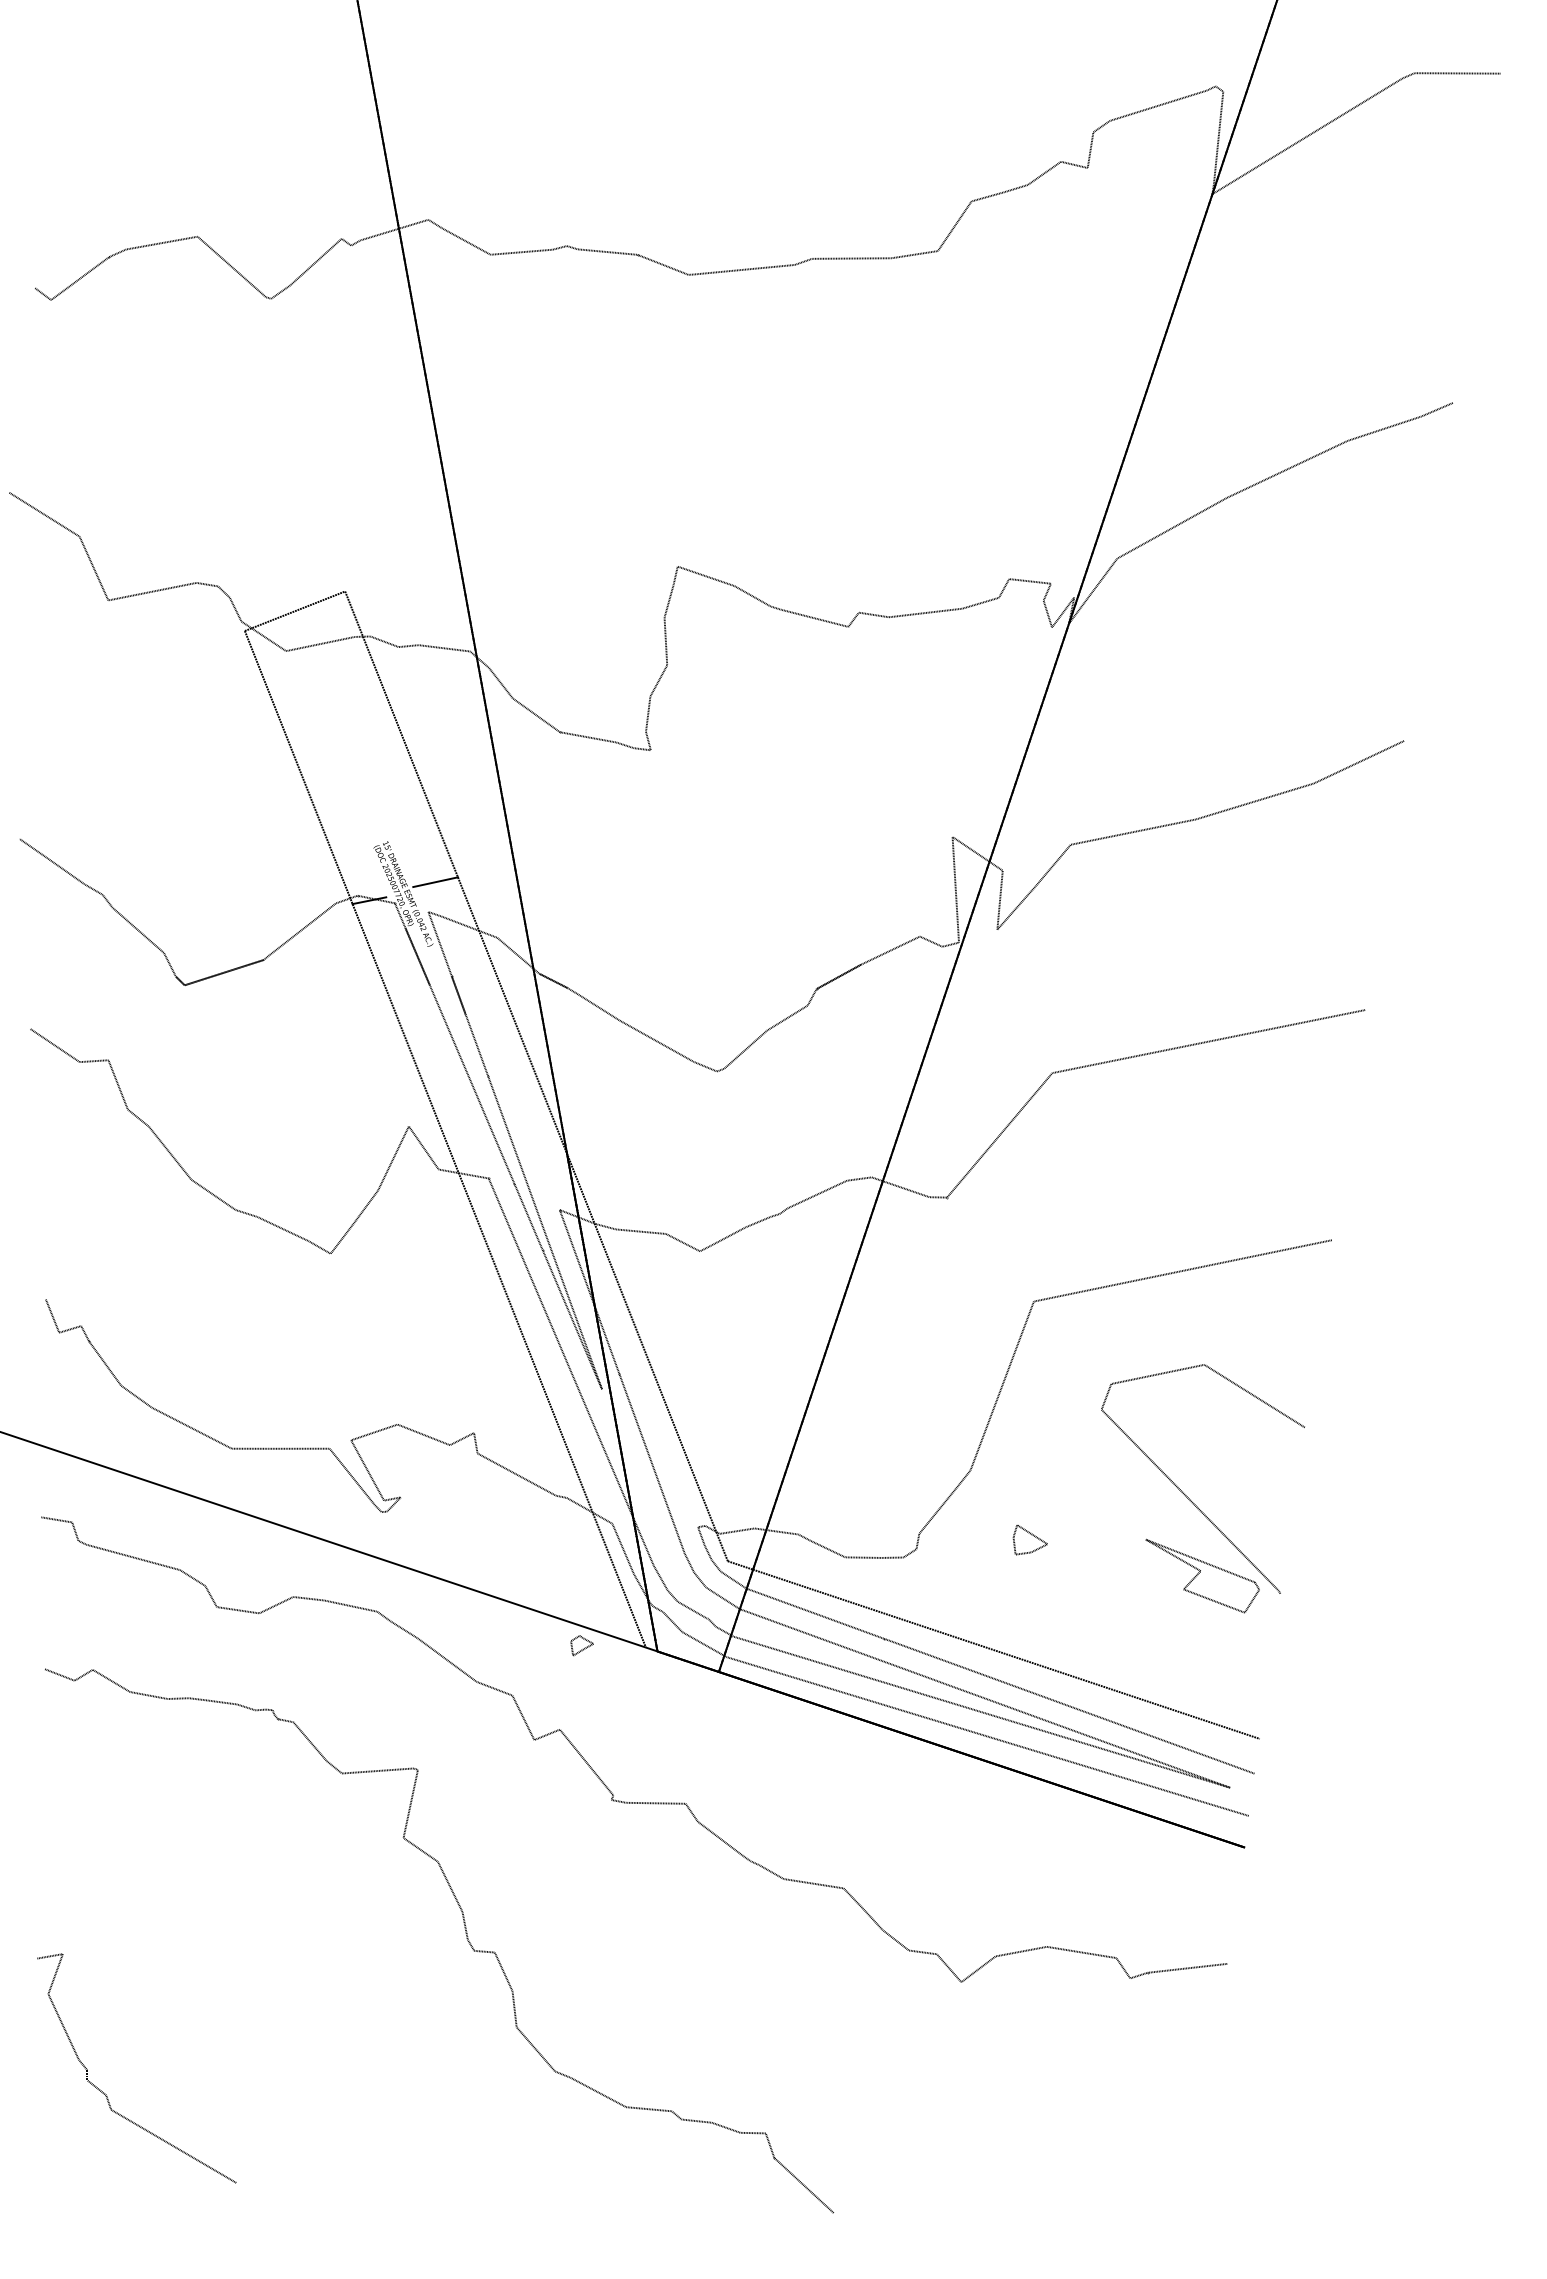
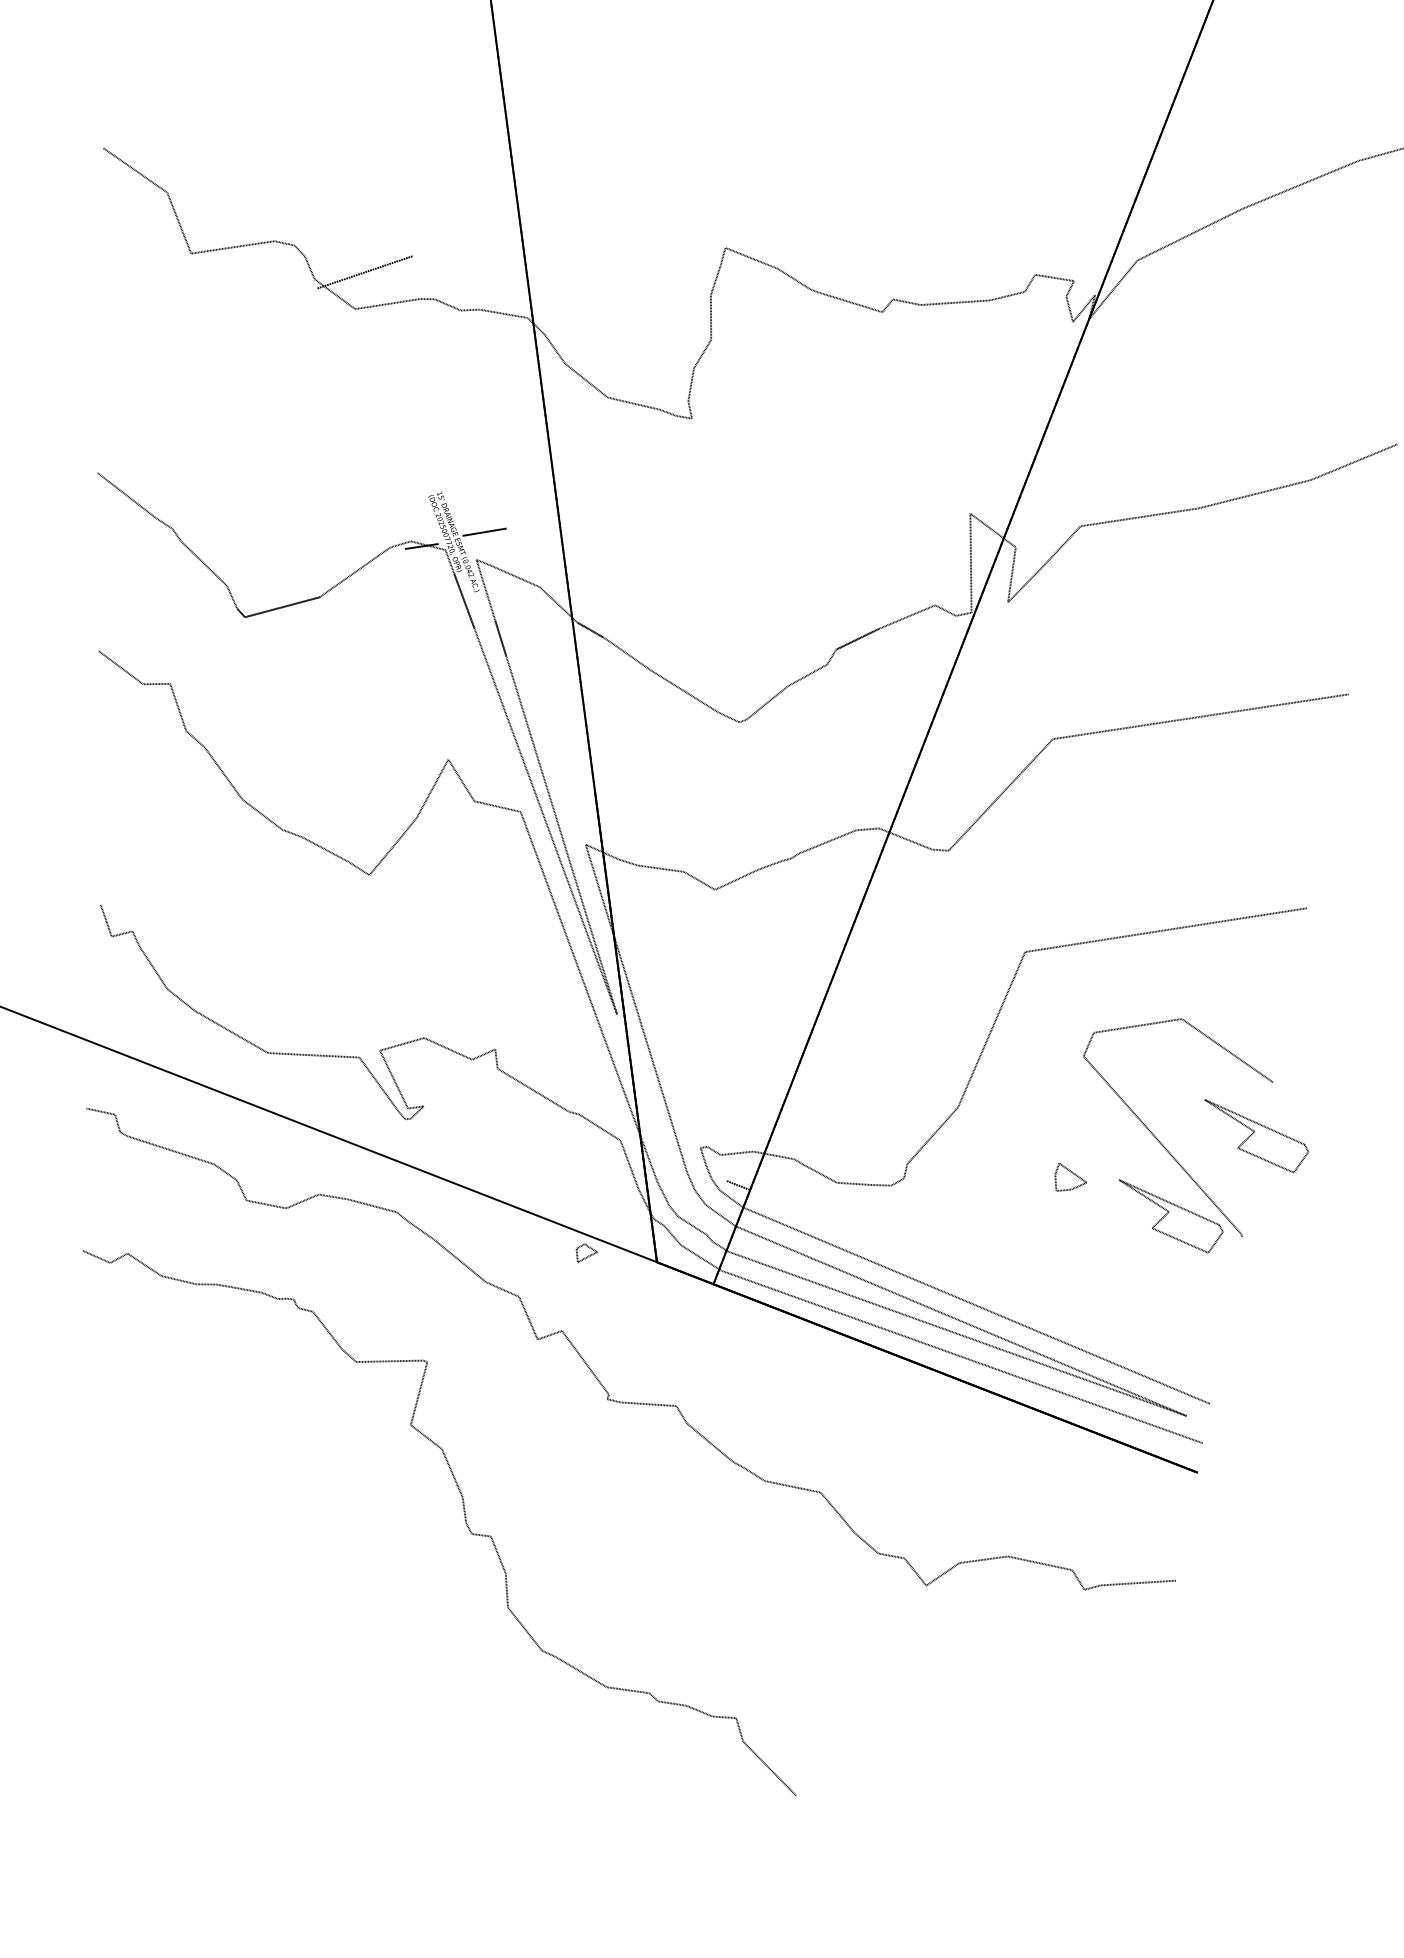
line: (536, 1076) -> (570, 718), removed
line: (444, 1139) -> (481, 773), removed
part: (1289, 1485) -> (1255, 1135), added
part: (1029, 1540) -> (1070, 1178), moved
line: (1006, 1653) -> (983, 1280), removed
curve: (106, 2094) -> (121, 1651), removed

